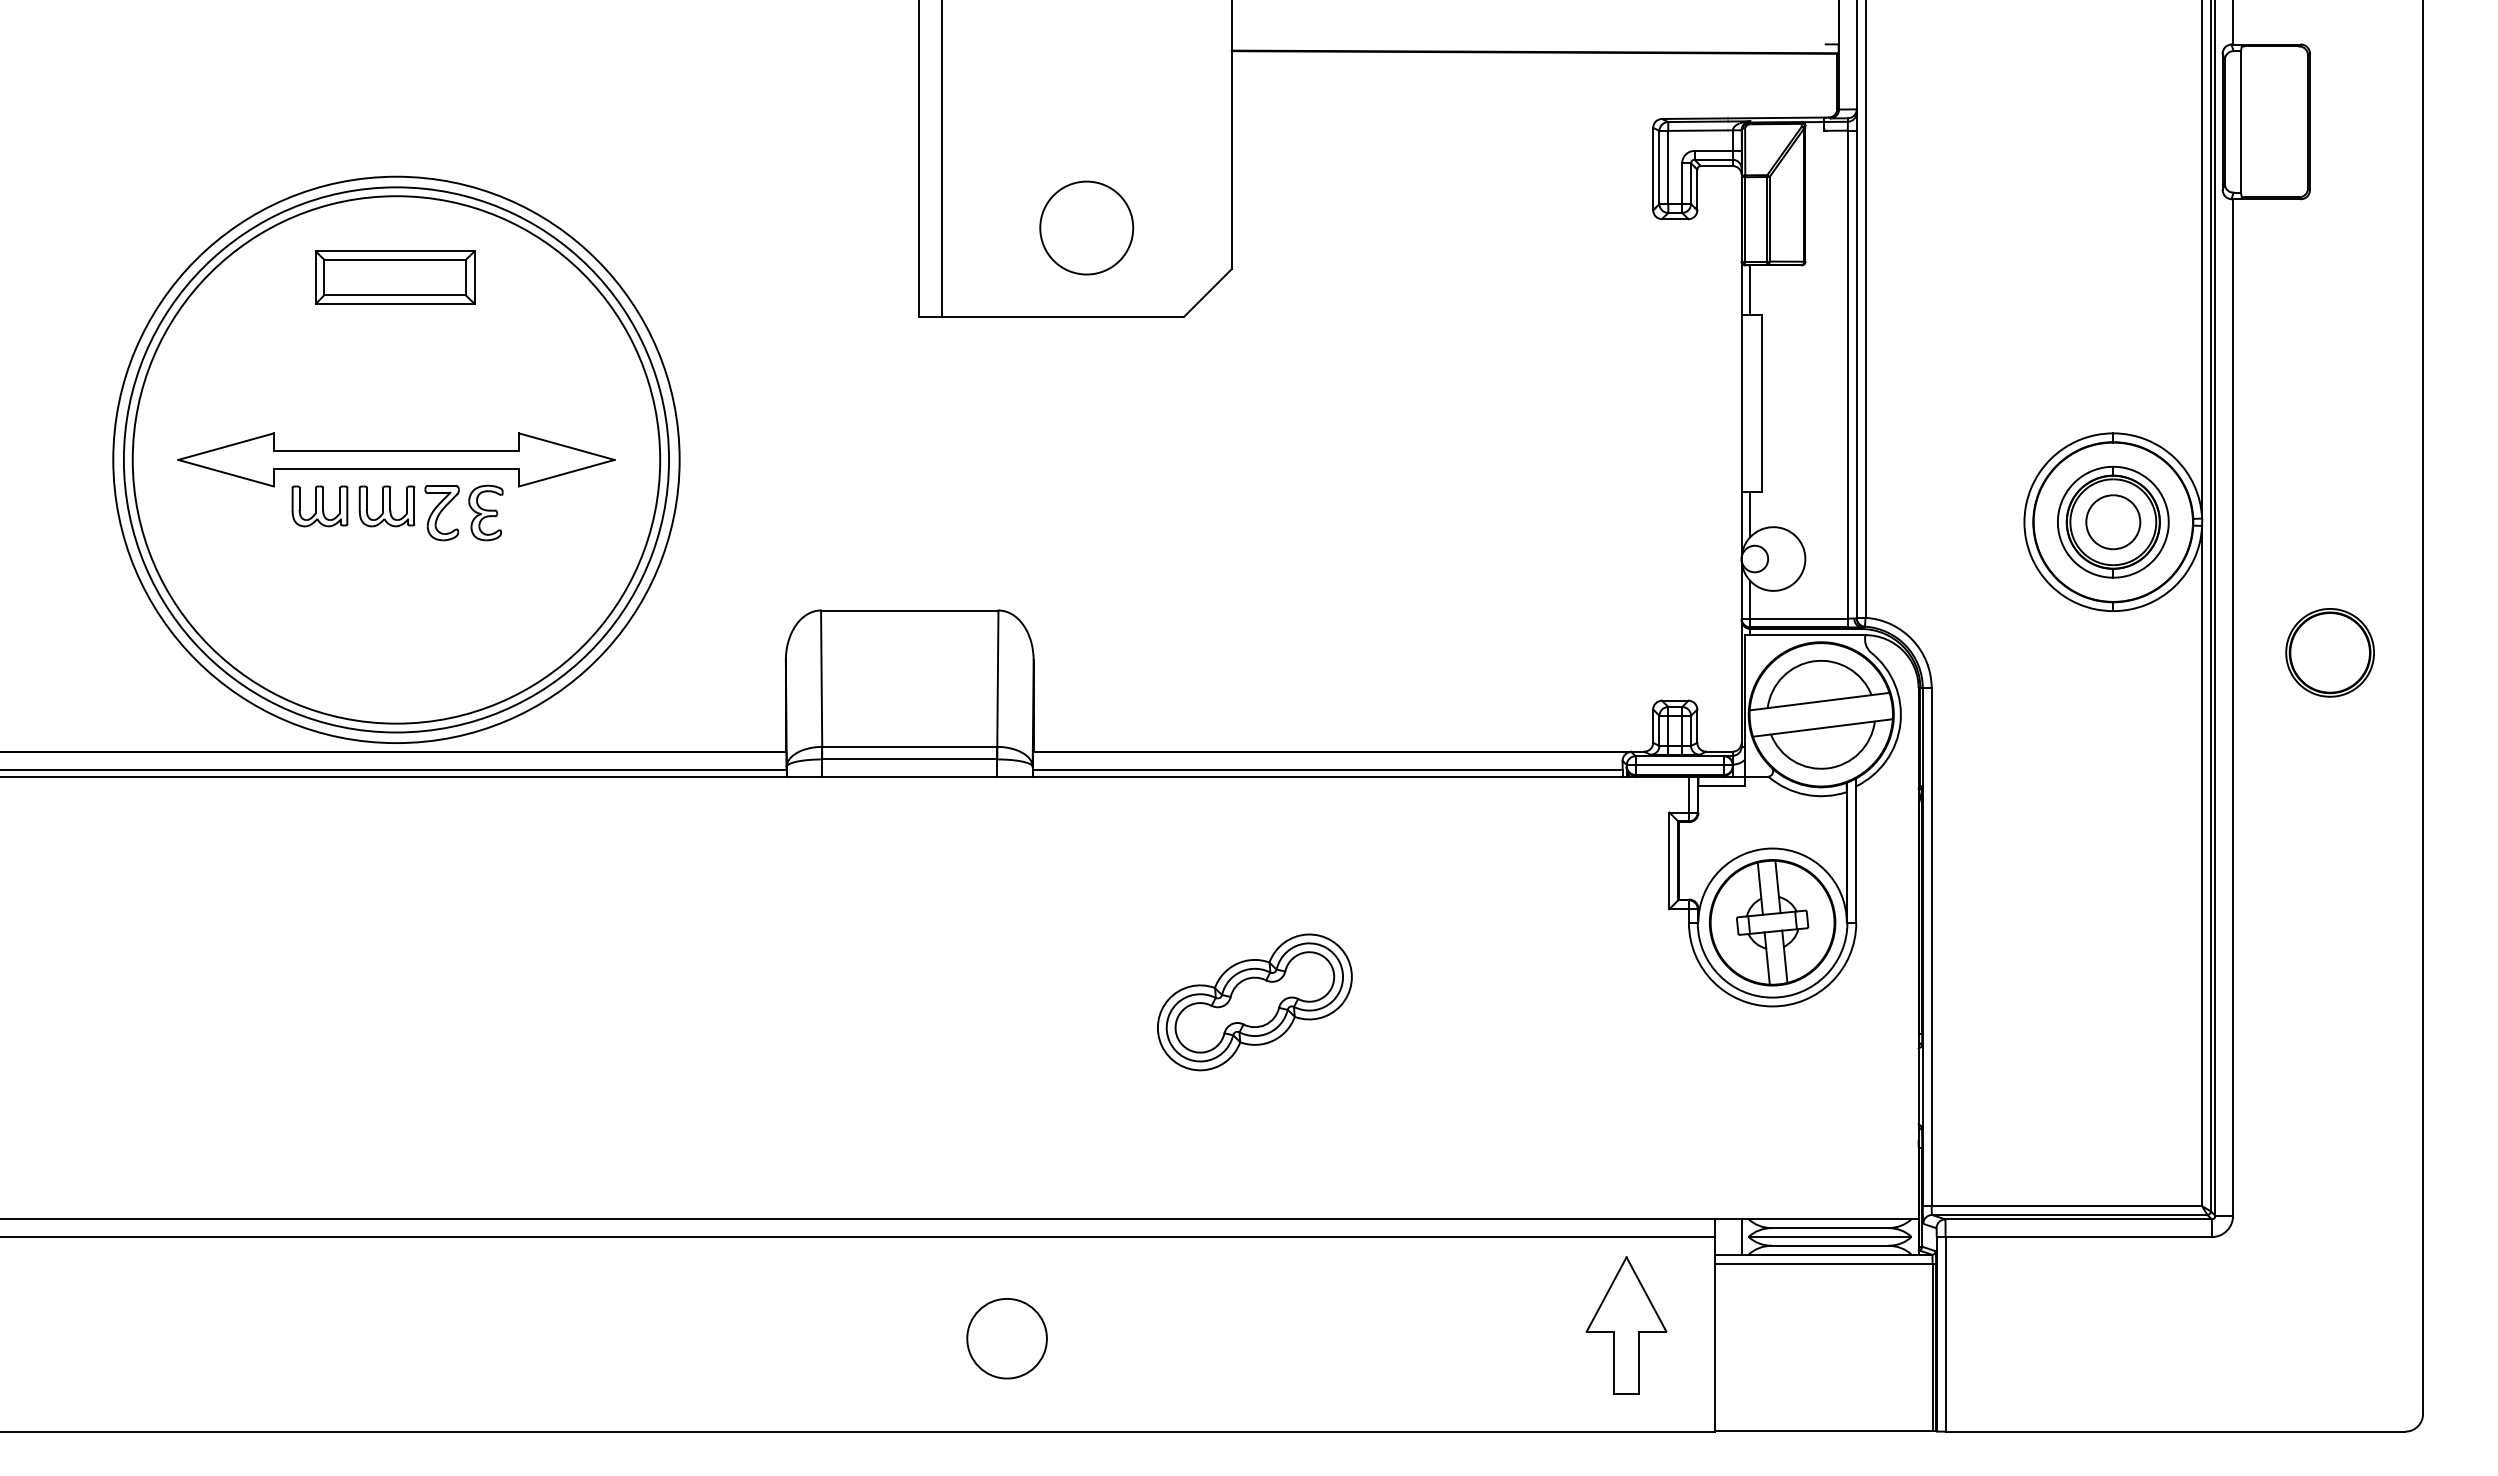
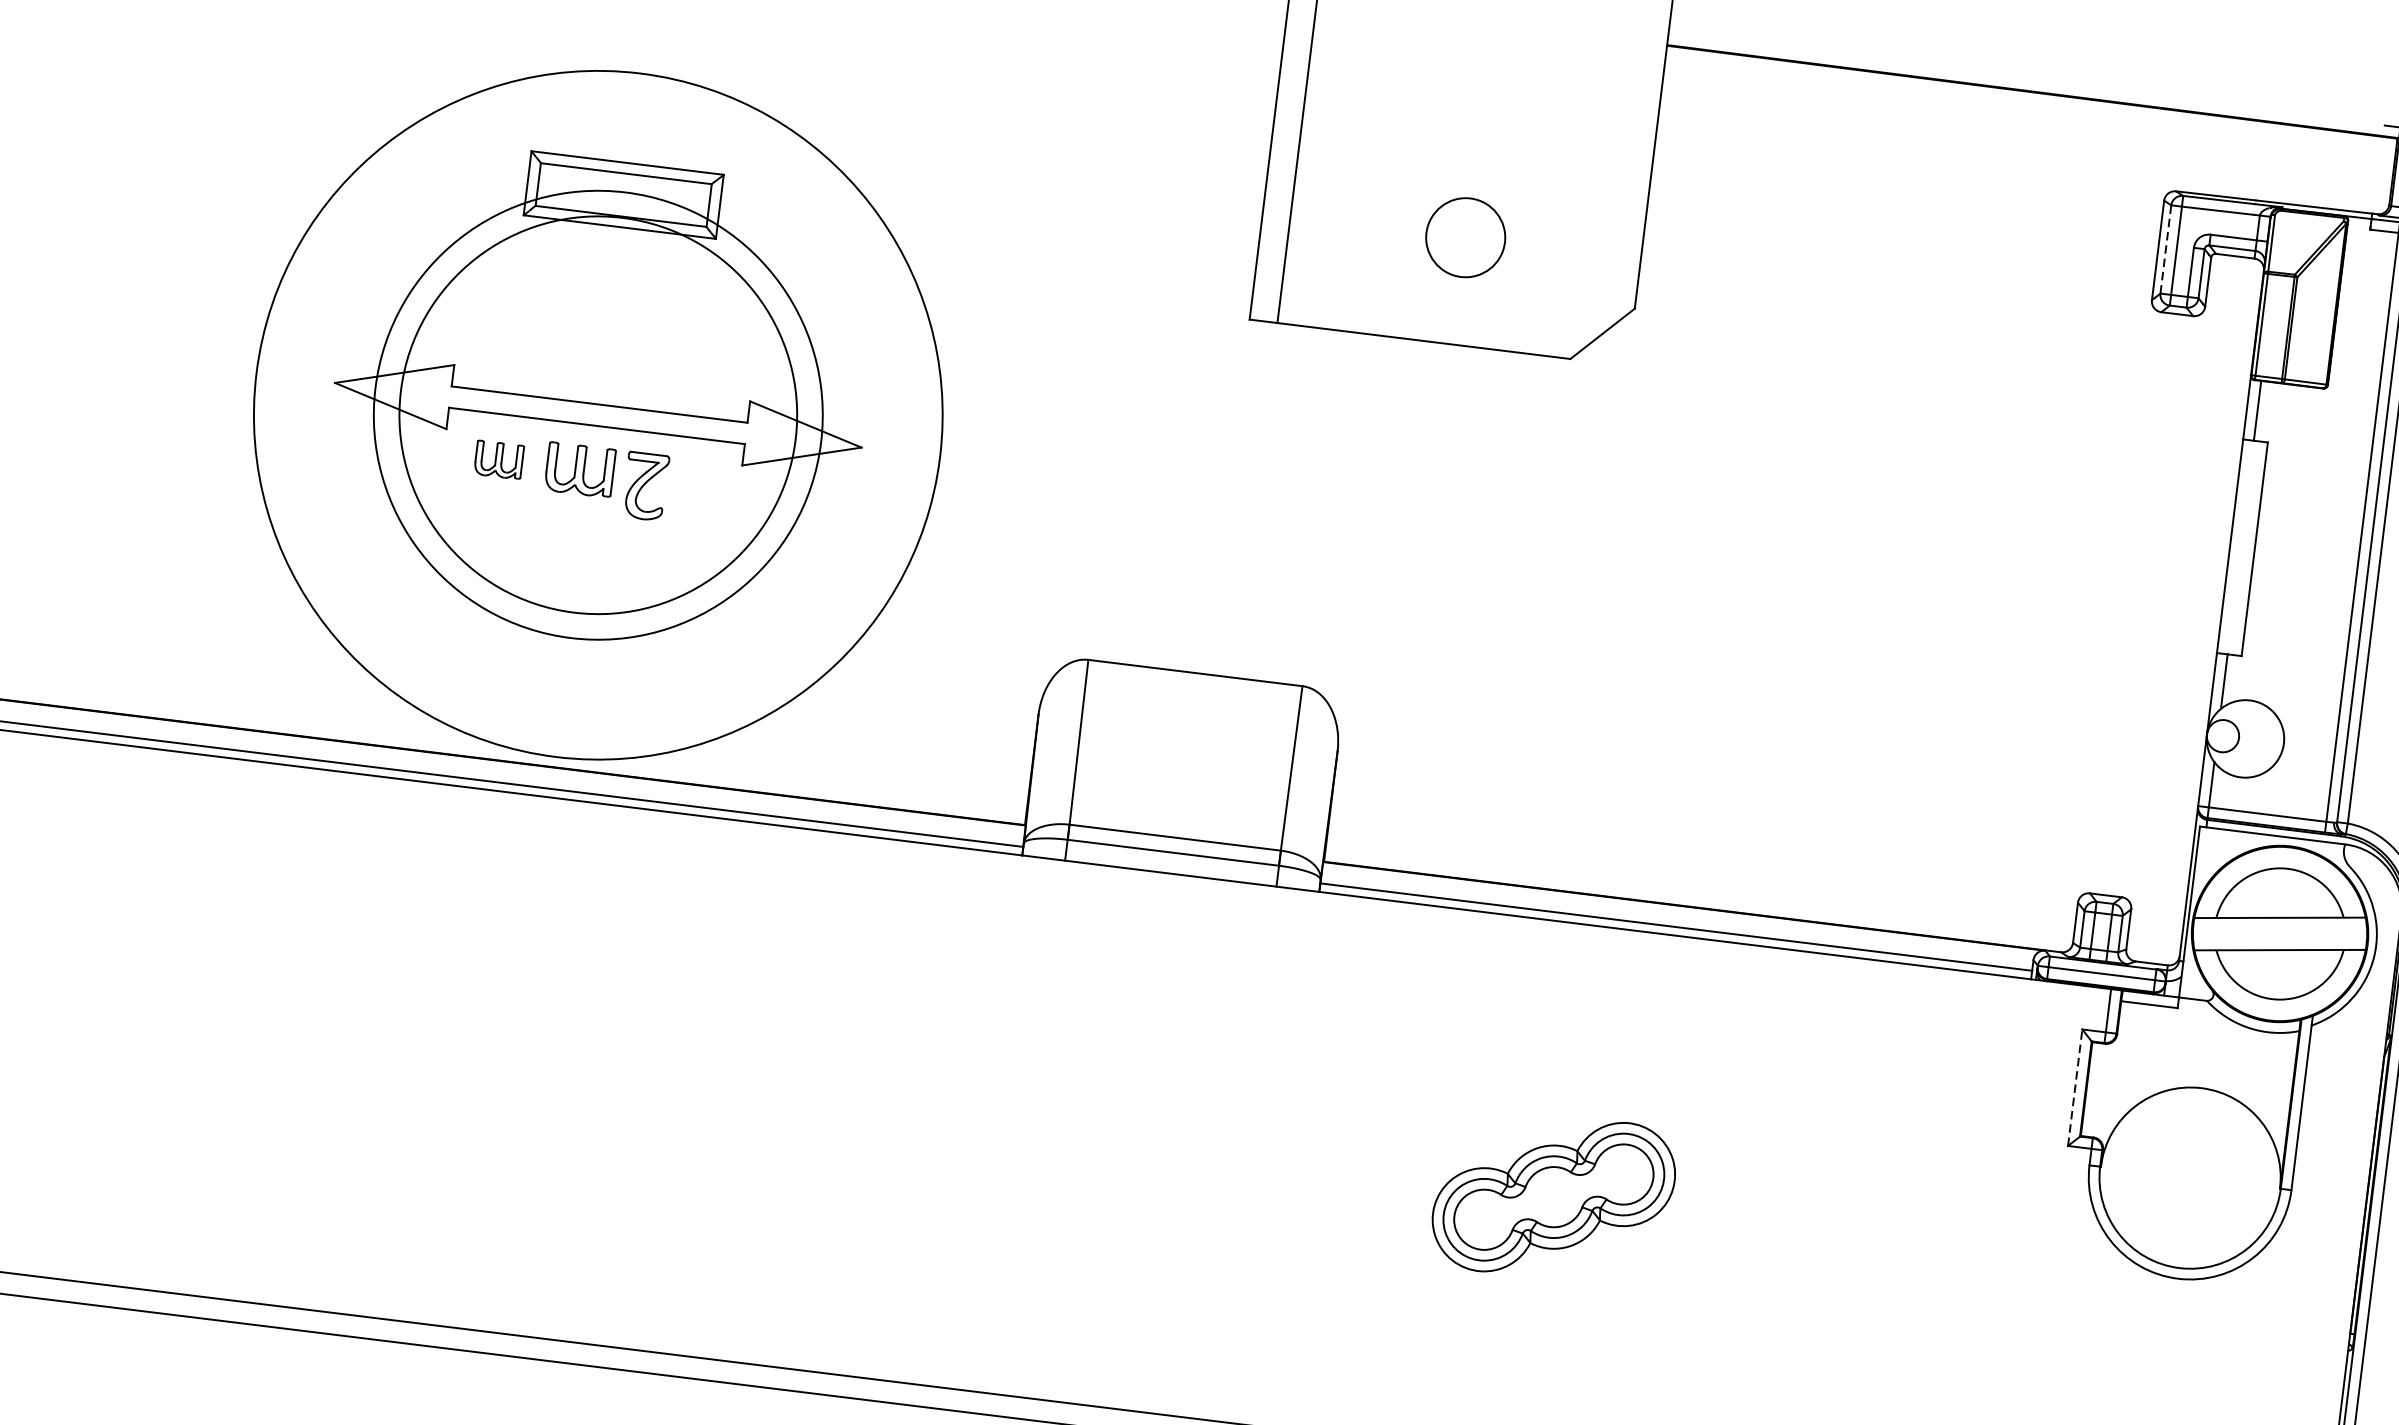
line: (1659, 167) -> (2165, 249), solid -> dashed
circle: (1086, 227) -> (1465, 237), size x0.7
circle: (396, 459) -> (598, 414), size x0.6
circle: (396, 459) -> (598, 414), size x0.7
part: (319, 506) -> (498, 460), size x0.7
part: (485, 512) -> (697, 491), removed
line: (1669, 860) -> (2075, 1087), solid -> dashed
part: (1772, 922) -> (2190, 1177), removed

